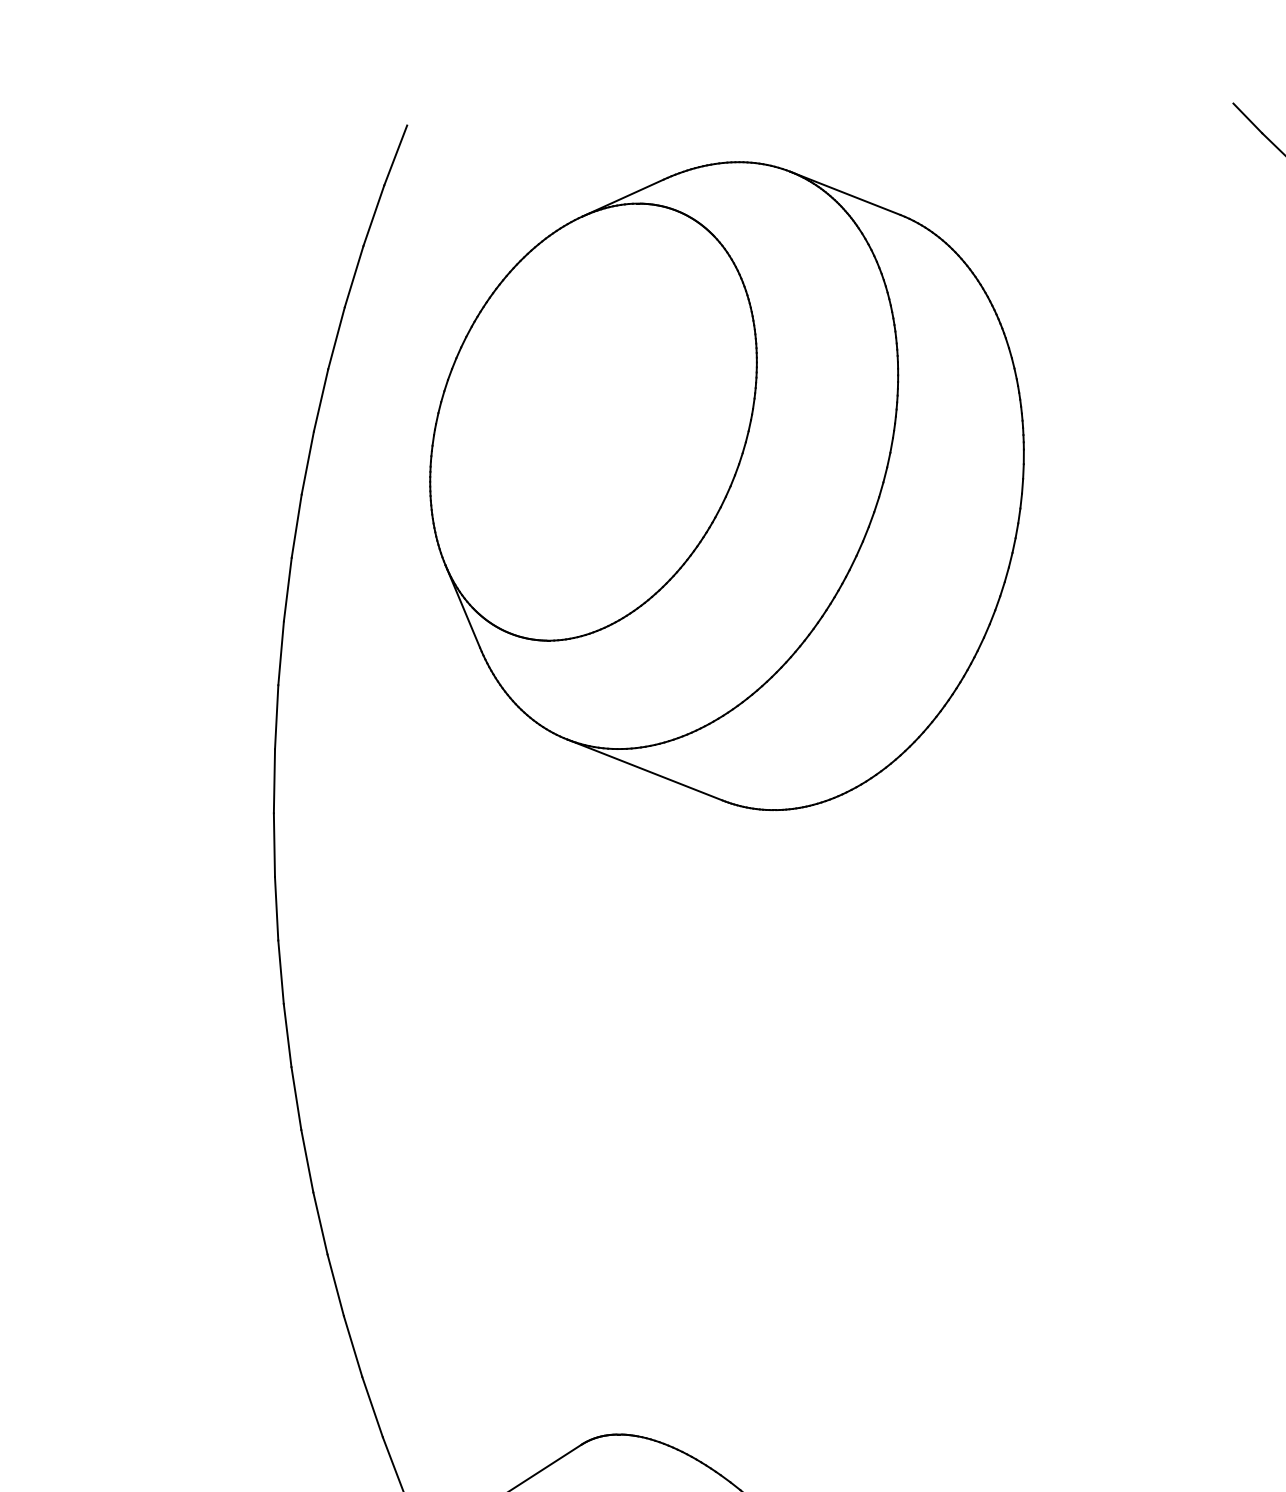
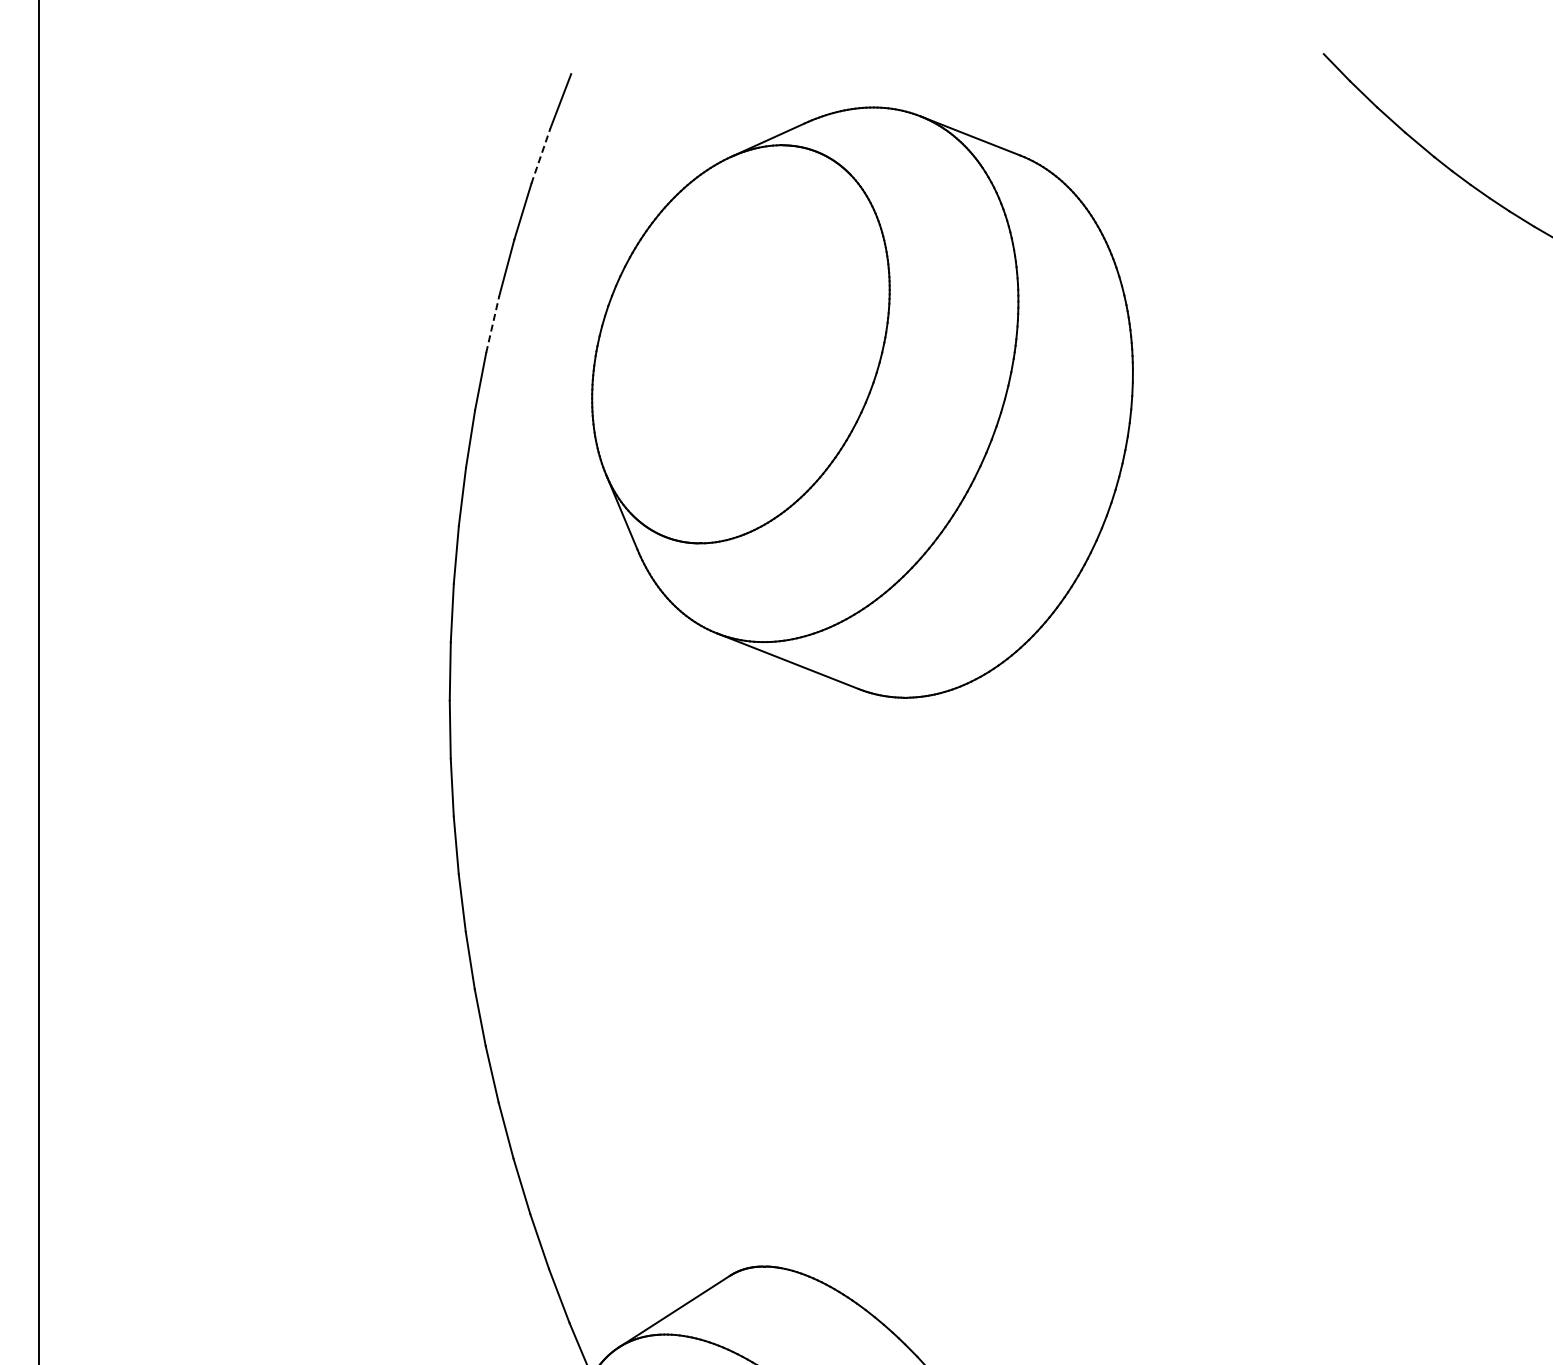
line: (374, 214) -> (541, 155), solid -> dashed
line: (320, 400) -> (492, 324), solid -> dashed

